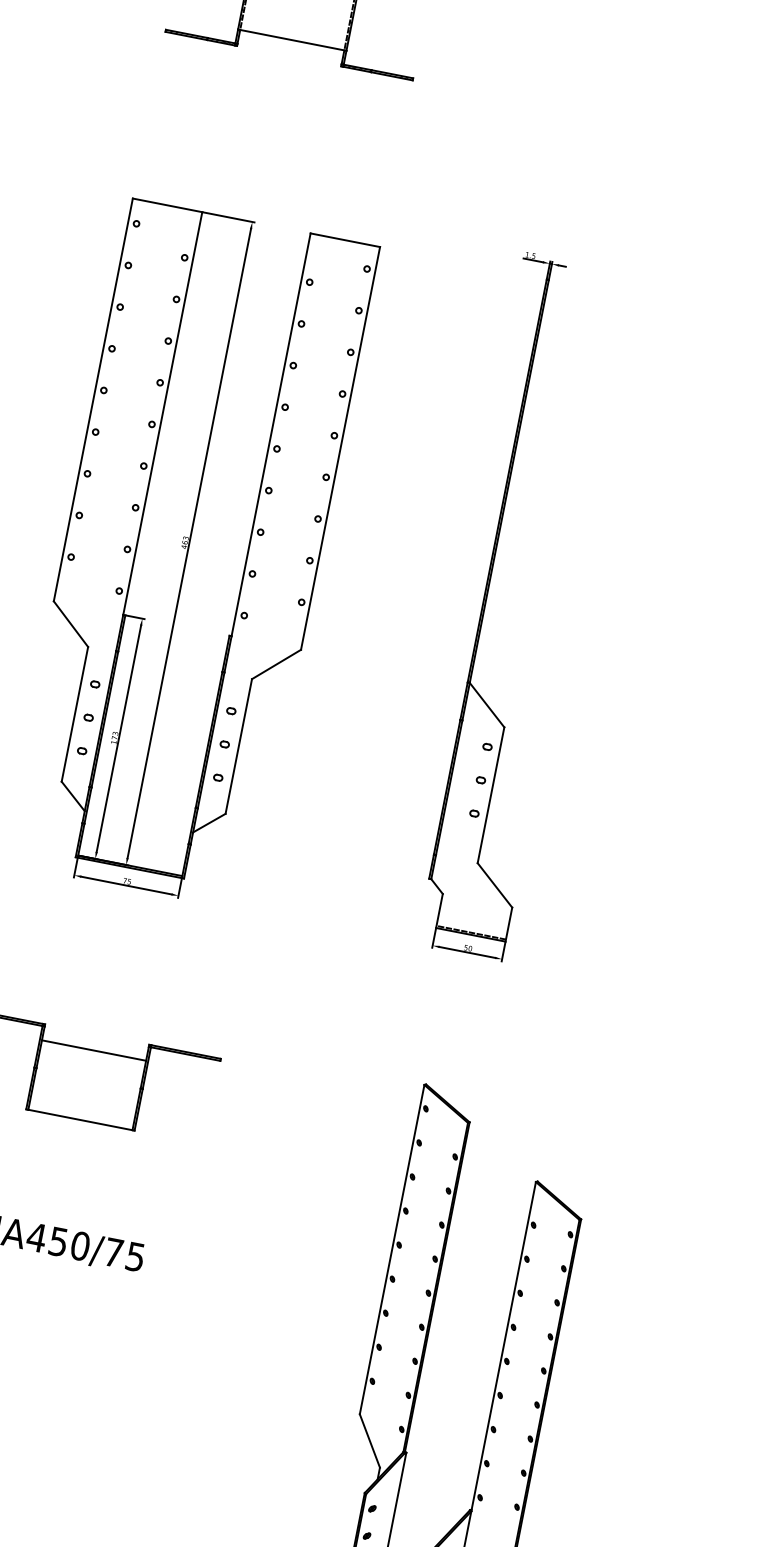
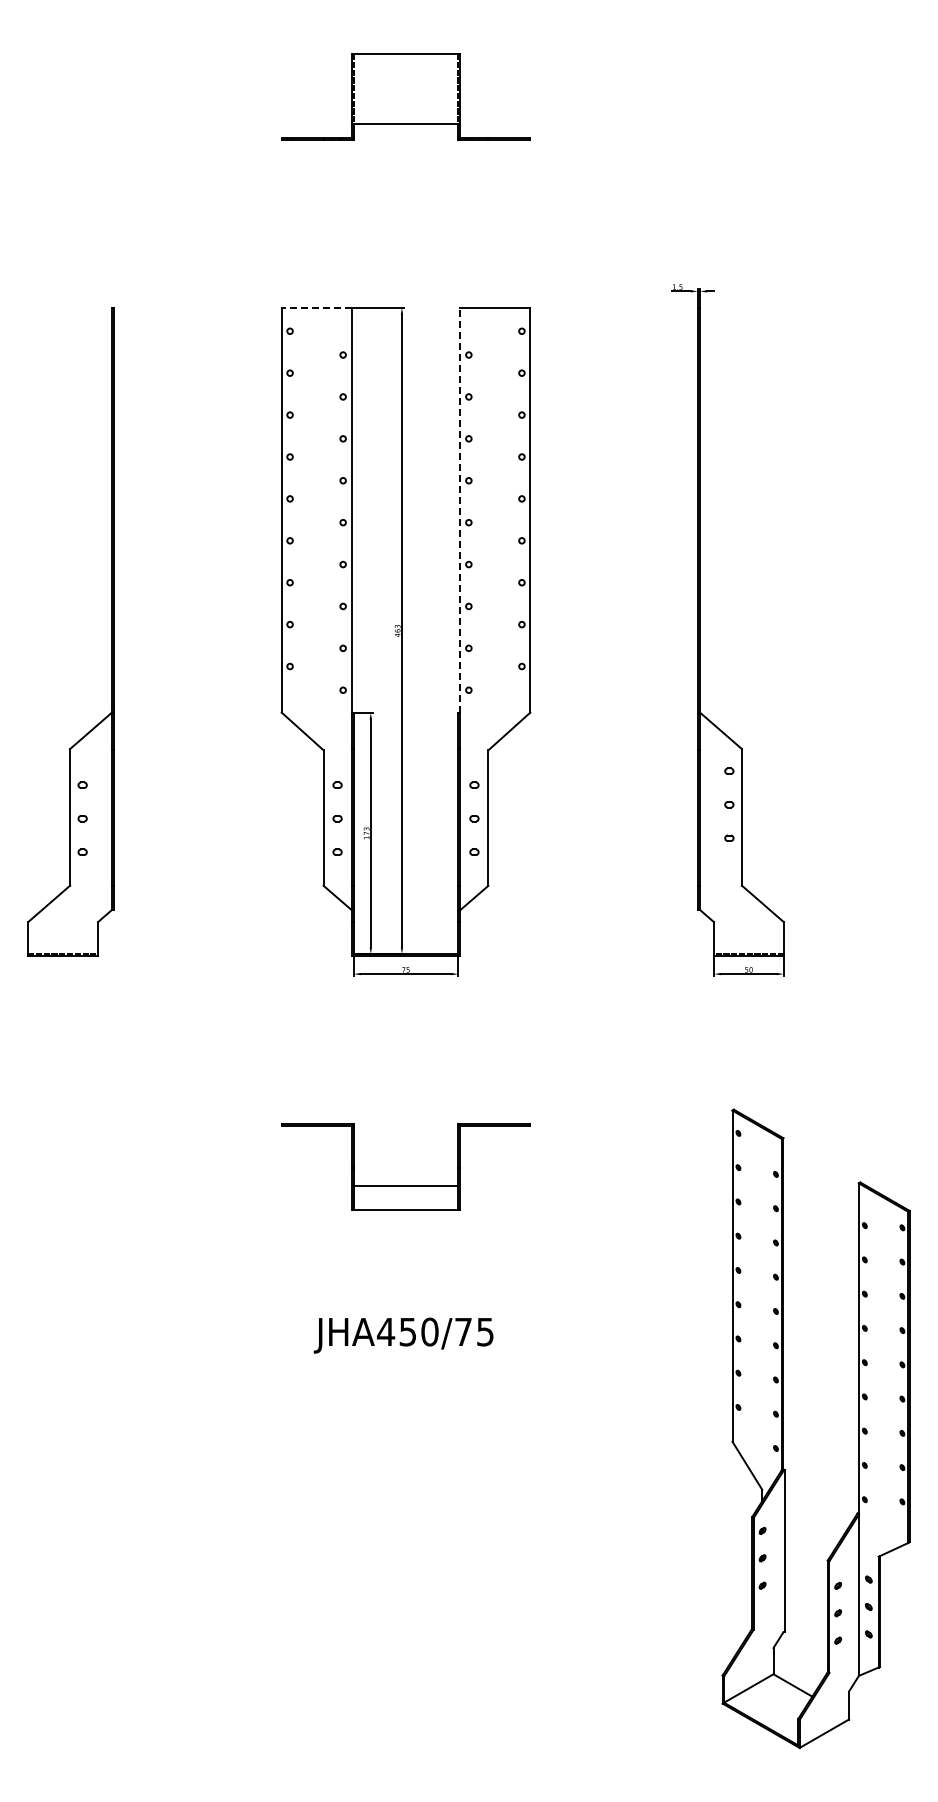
line: (167, 205) -> (316, 307), solid -> dashed
line: (271, 435) -> (460, 510), solid -> dashed
line: (93, 1050) -> (405, 1186), moved

